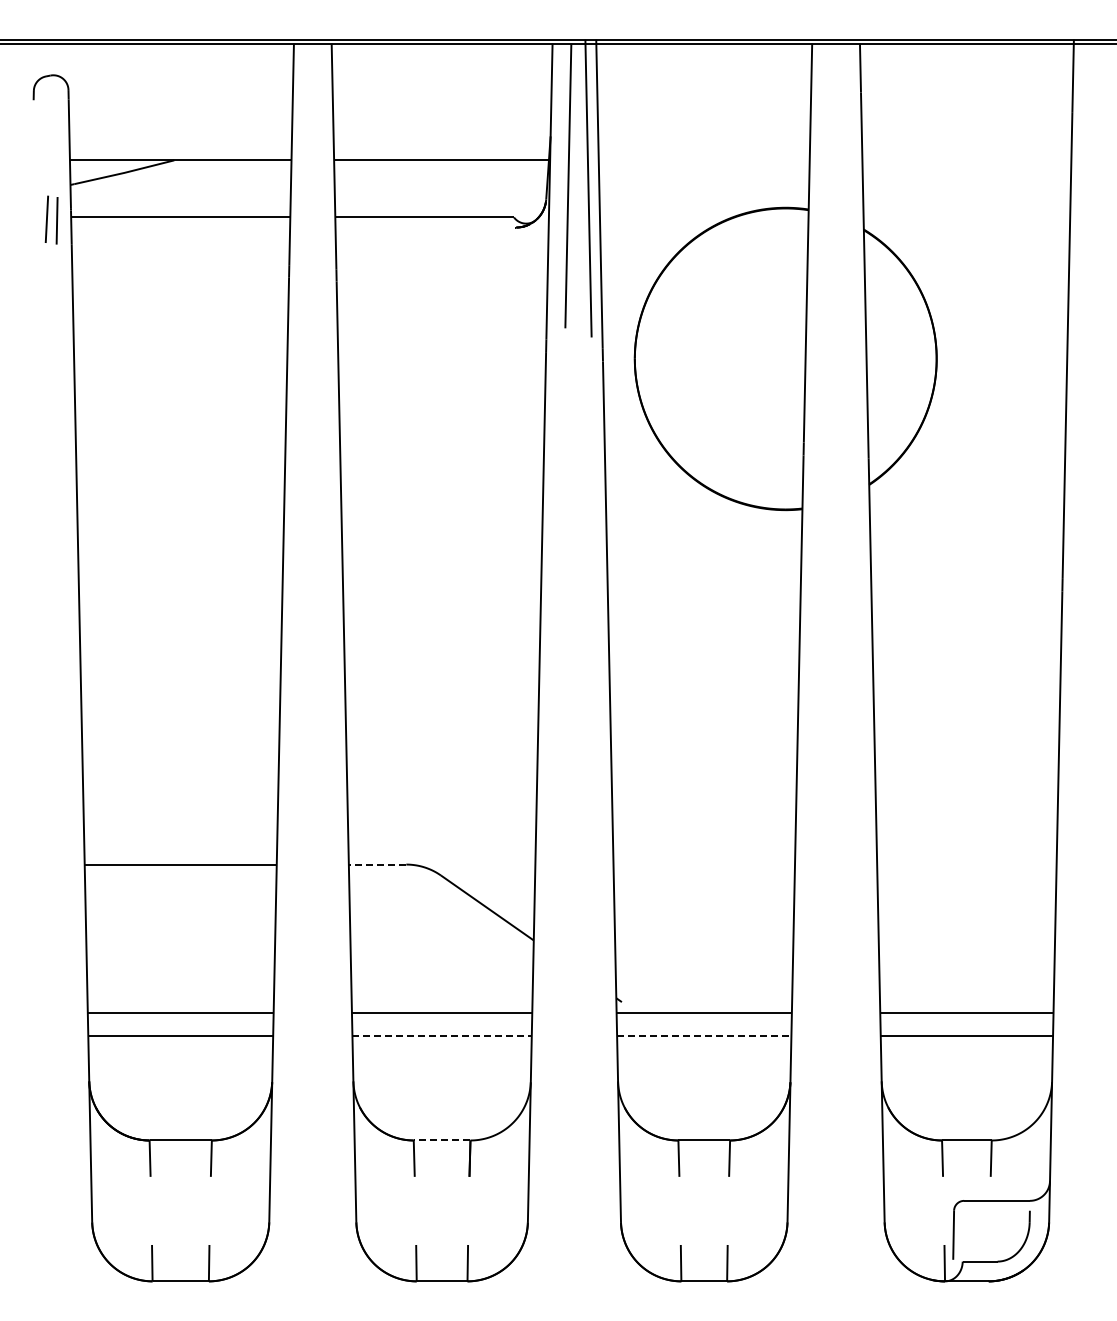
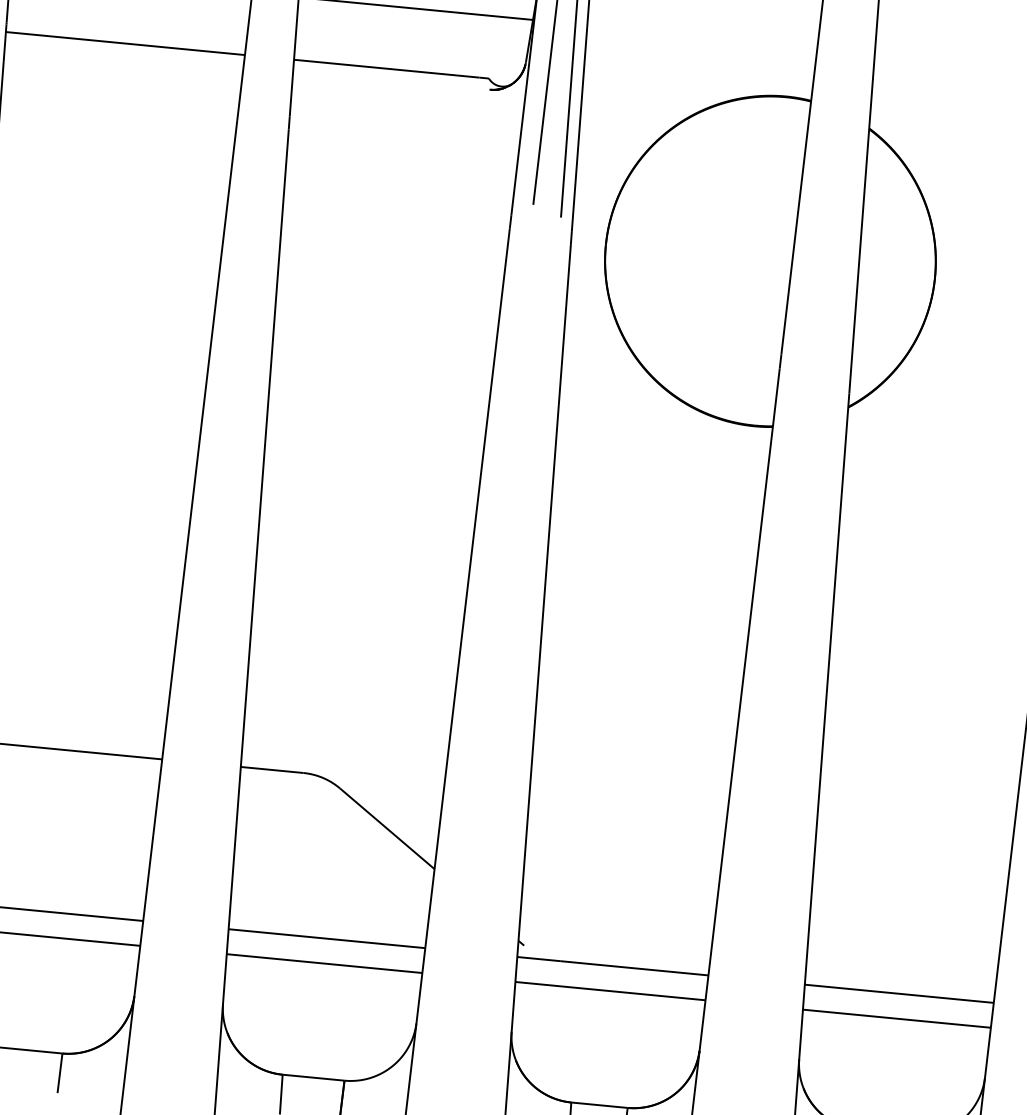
line: (377, 864) -> (272, 769), dashed -> solid
line: (442, 1035) -> (325, 963), dashed -> solid
line: (704, 1035) -> (610, 990), dashed -> solid
line: (441, 1140) -> (312, 1077), dashed -> solid

